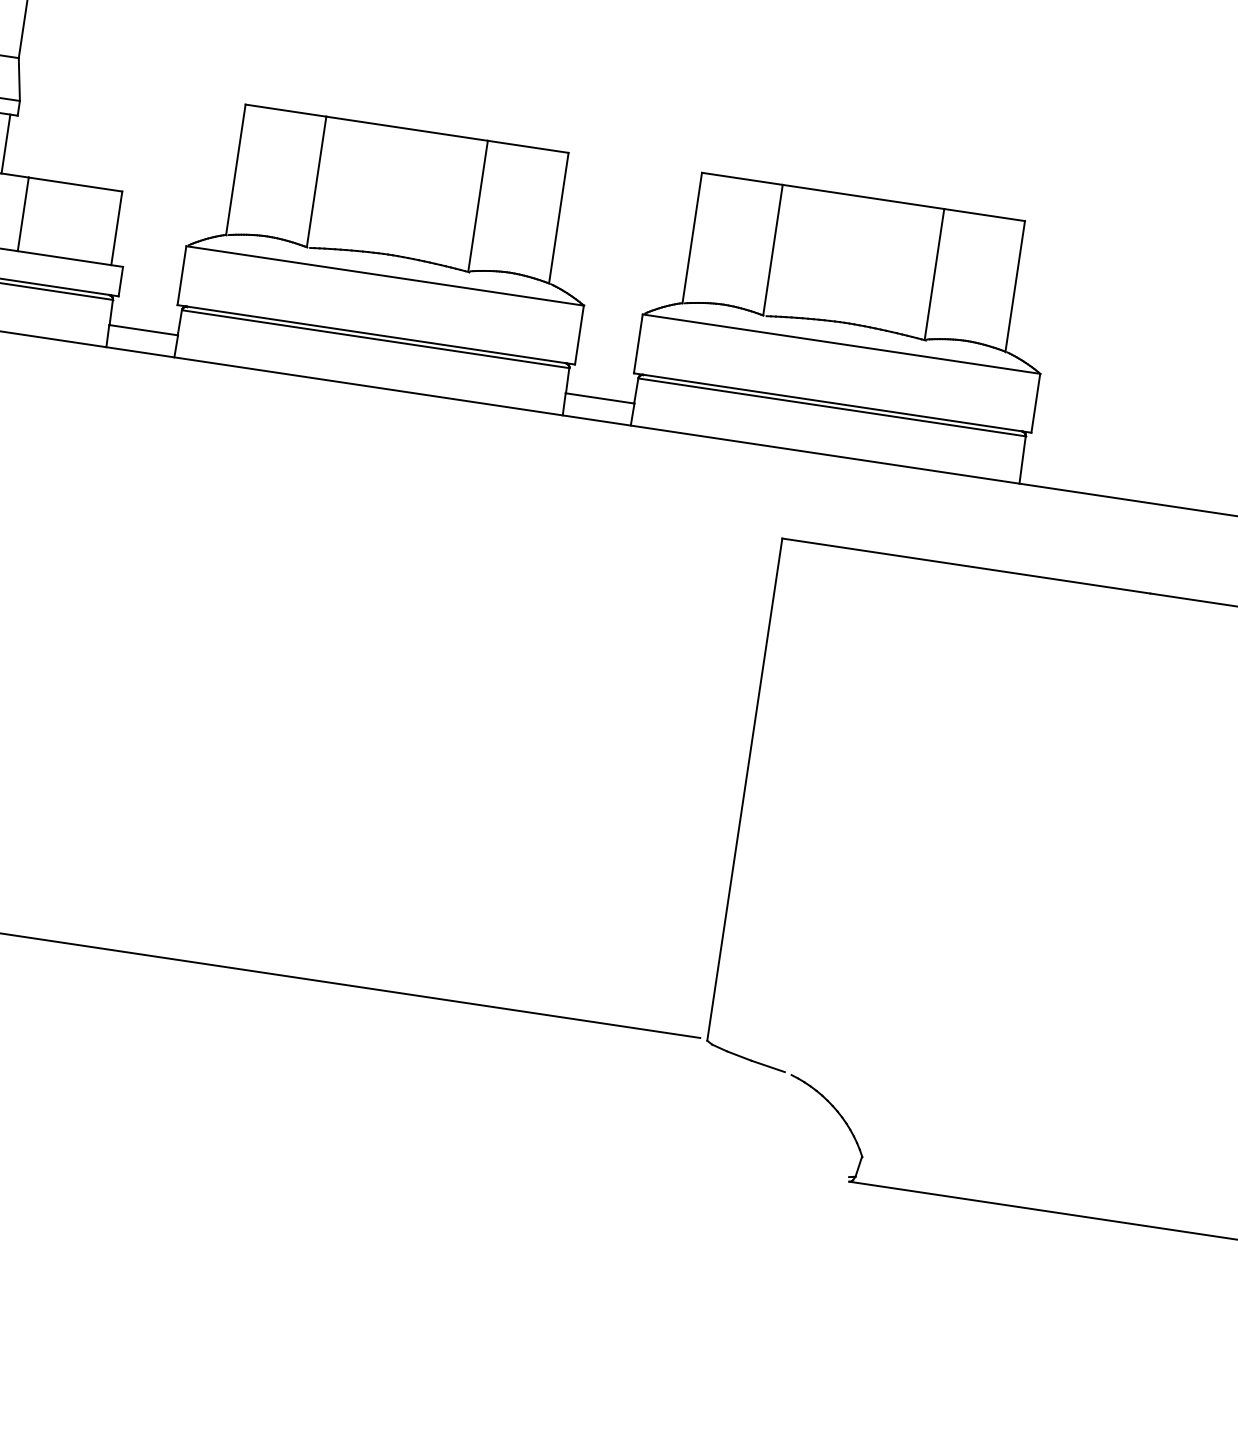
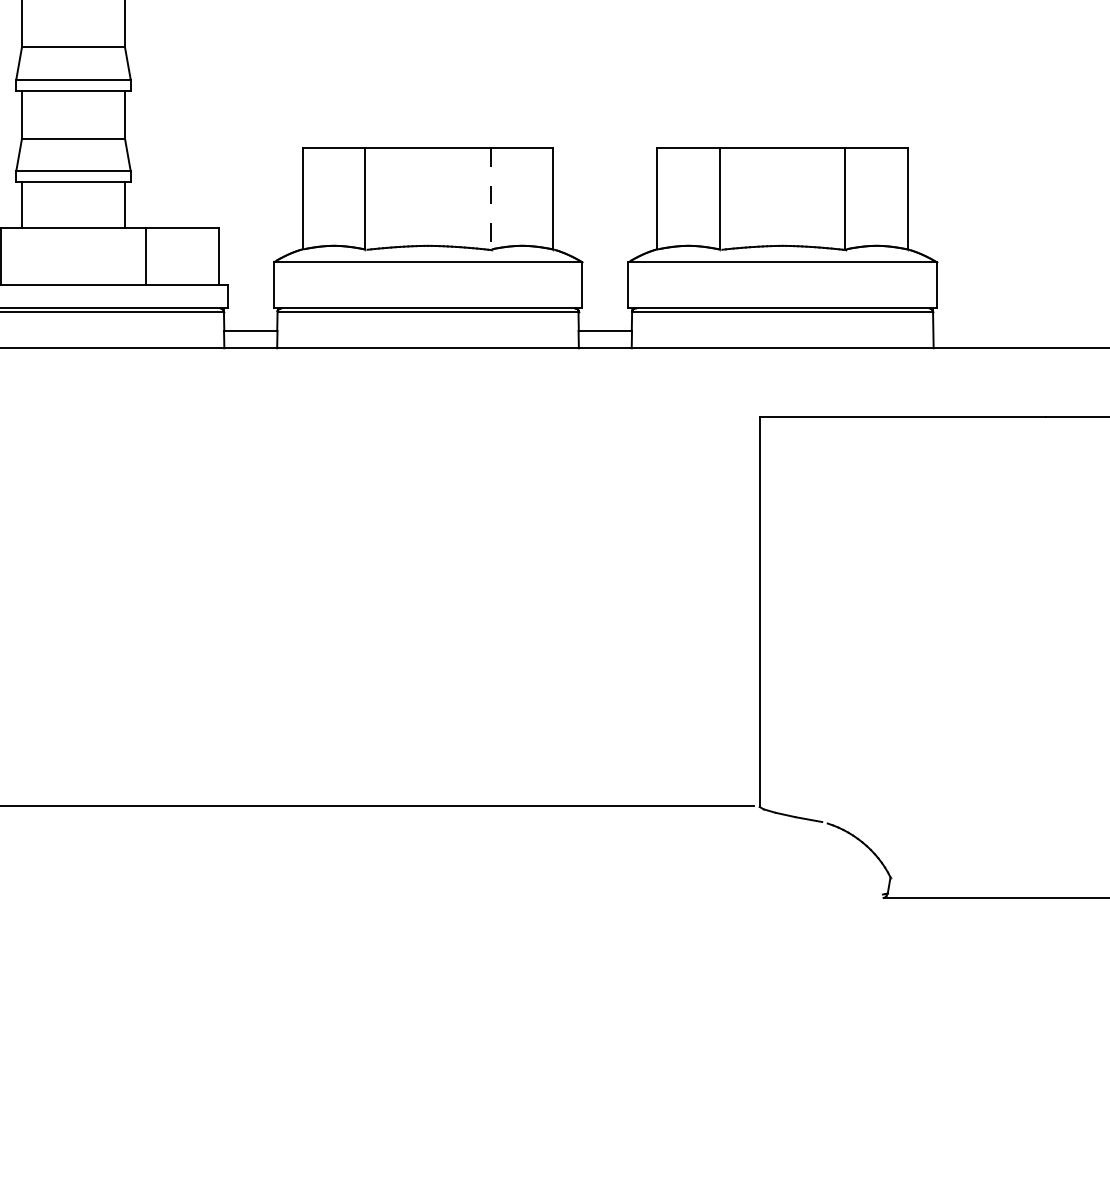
line: (477, 205) -> (490, 198), solid -> dashed

